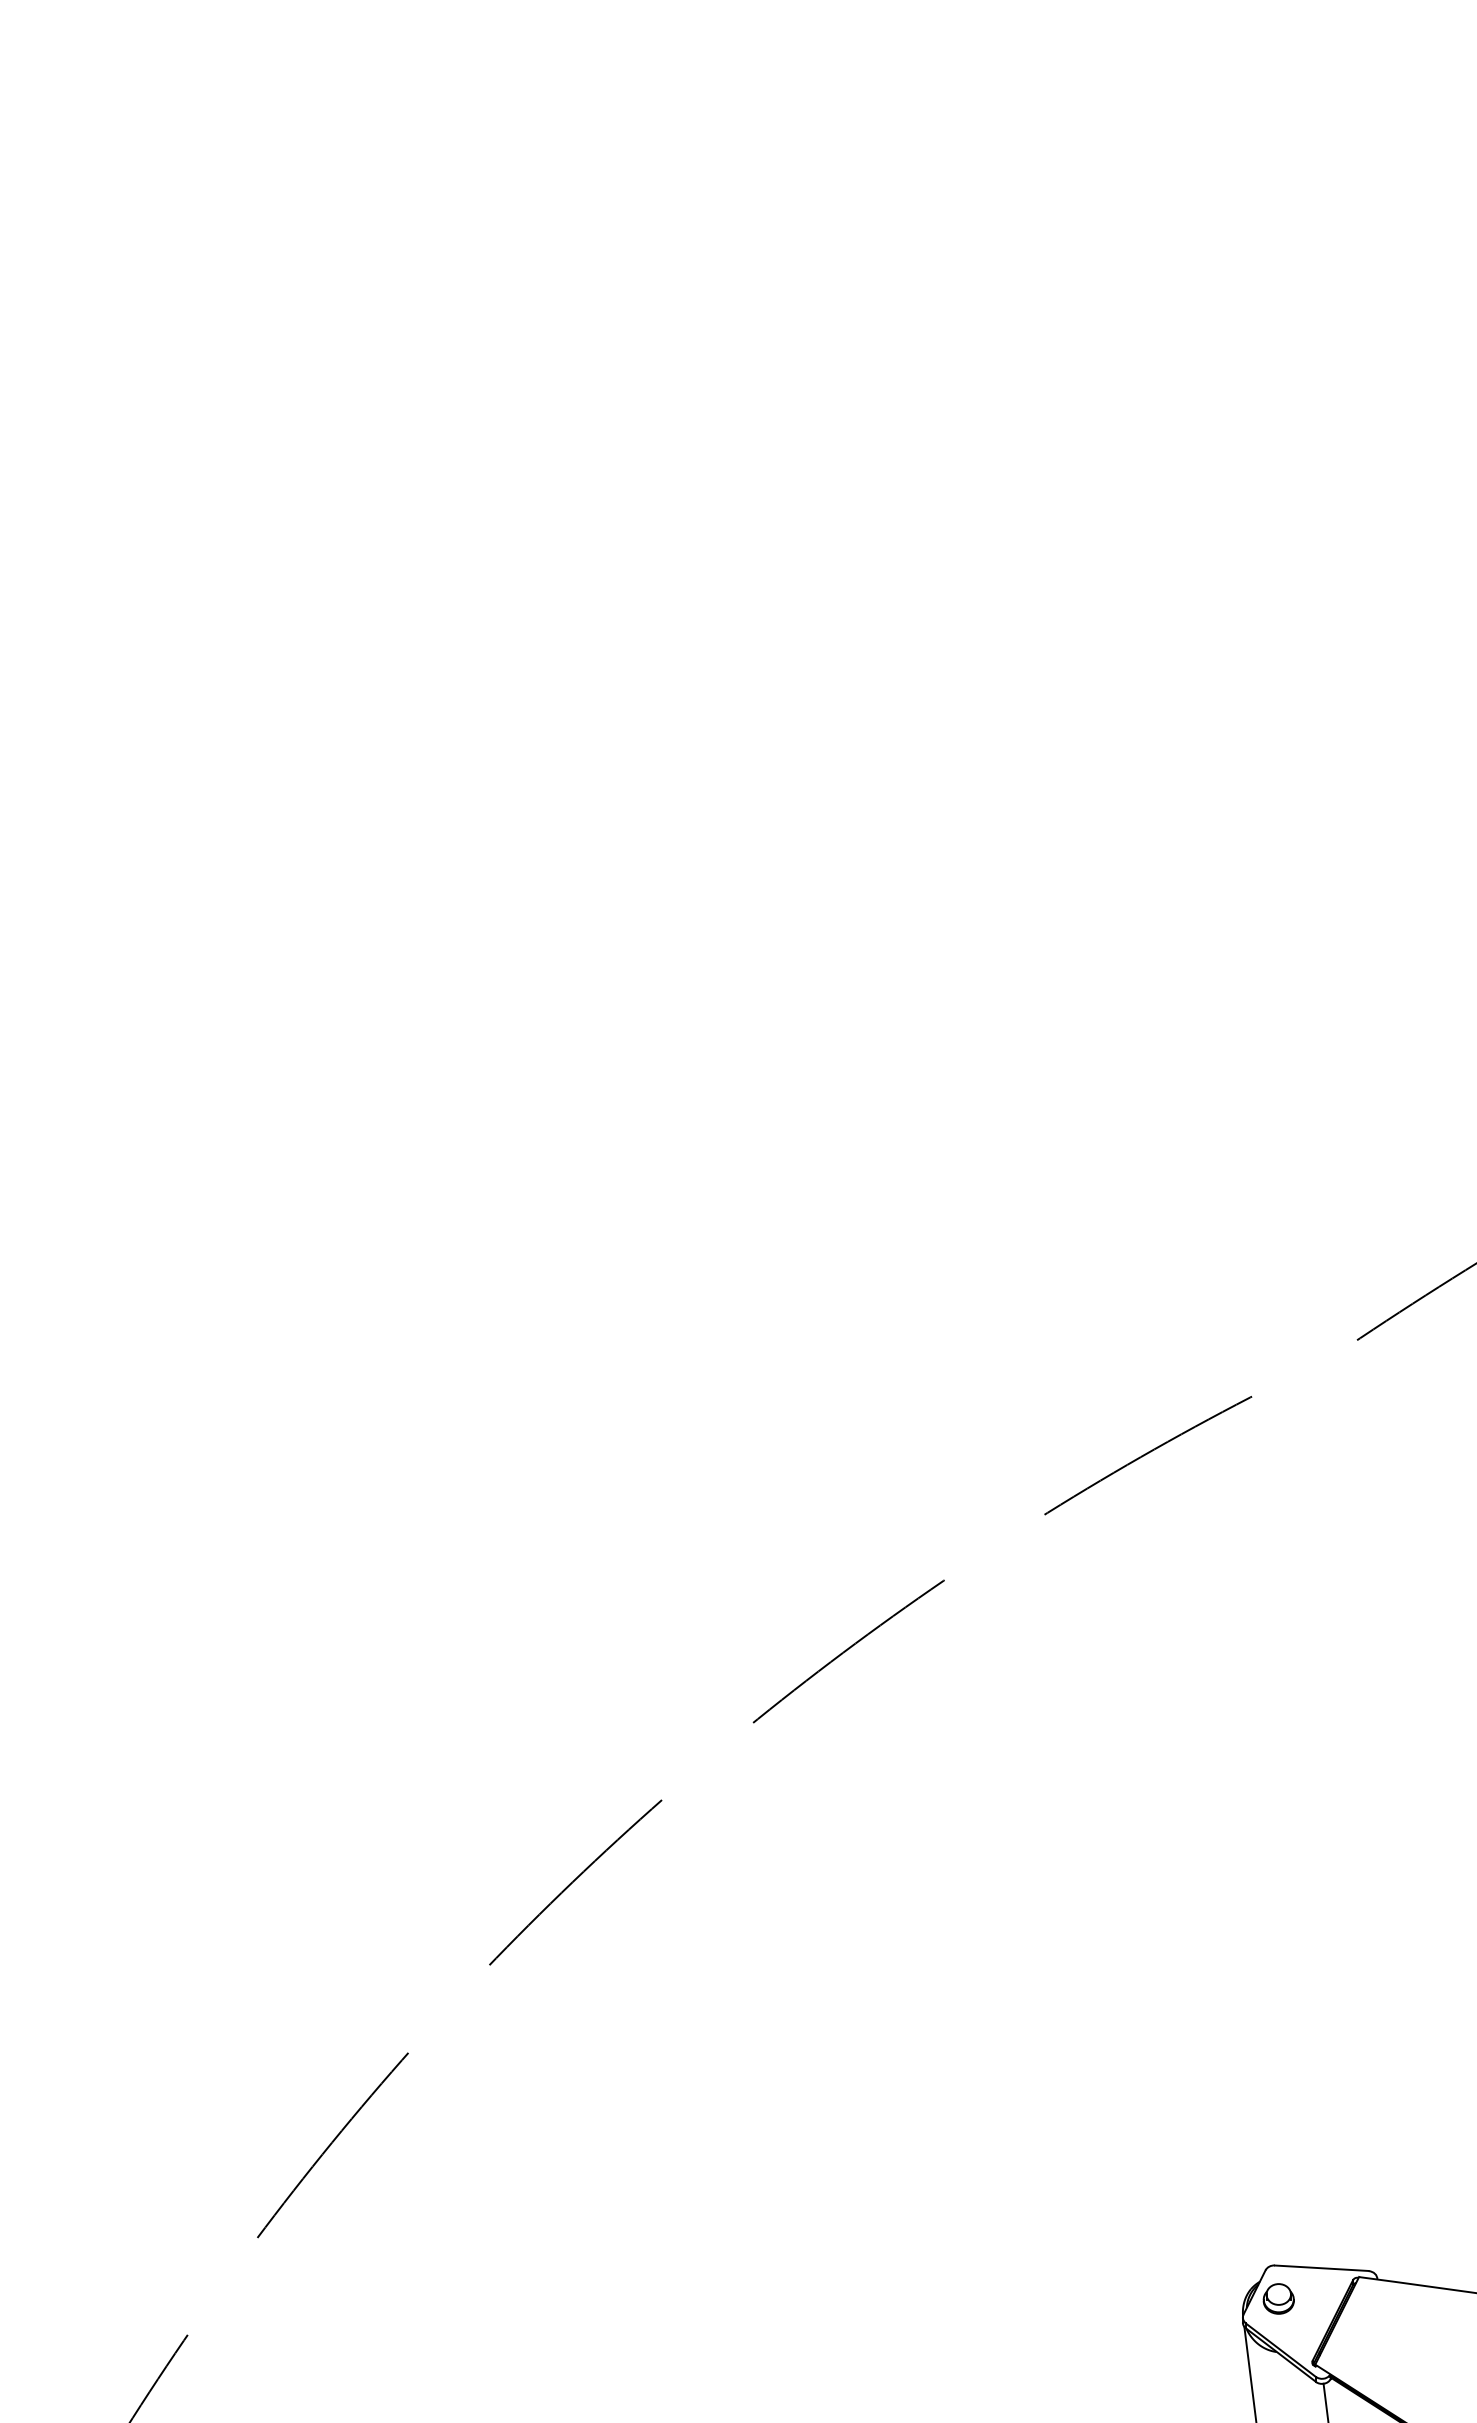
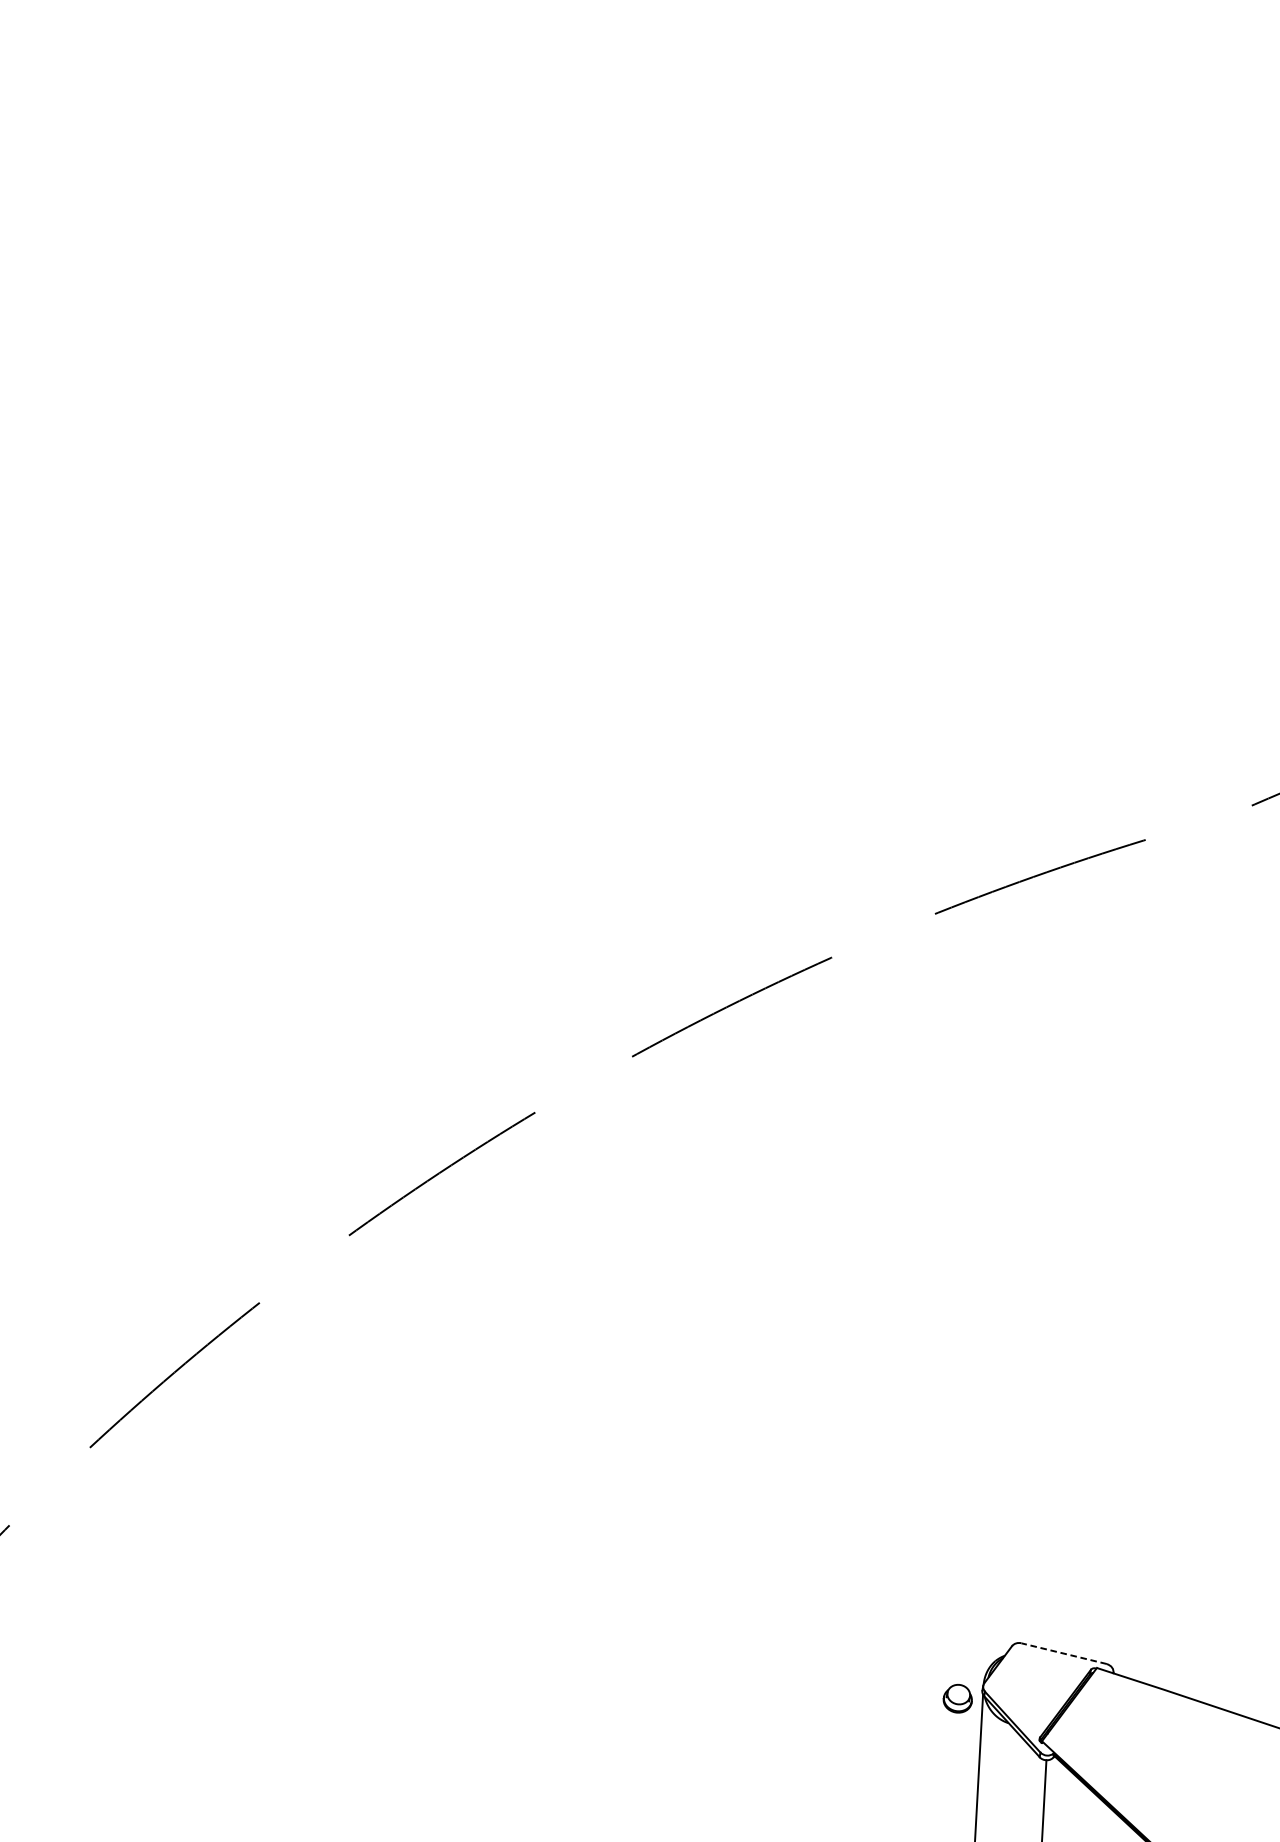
line: (1321, 2268) -> (1063, 1653), solid -> dashed
part: (1278, 2298) -> (957, 1698), moved

